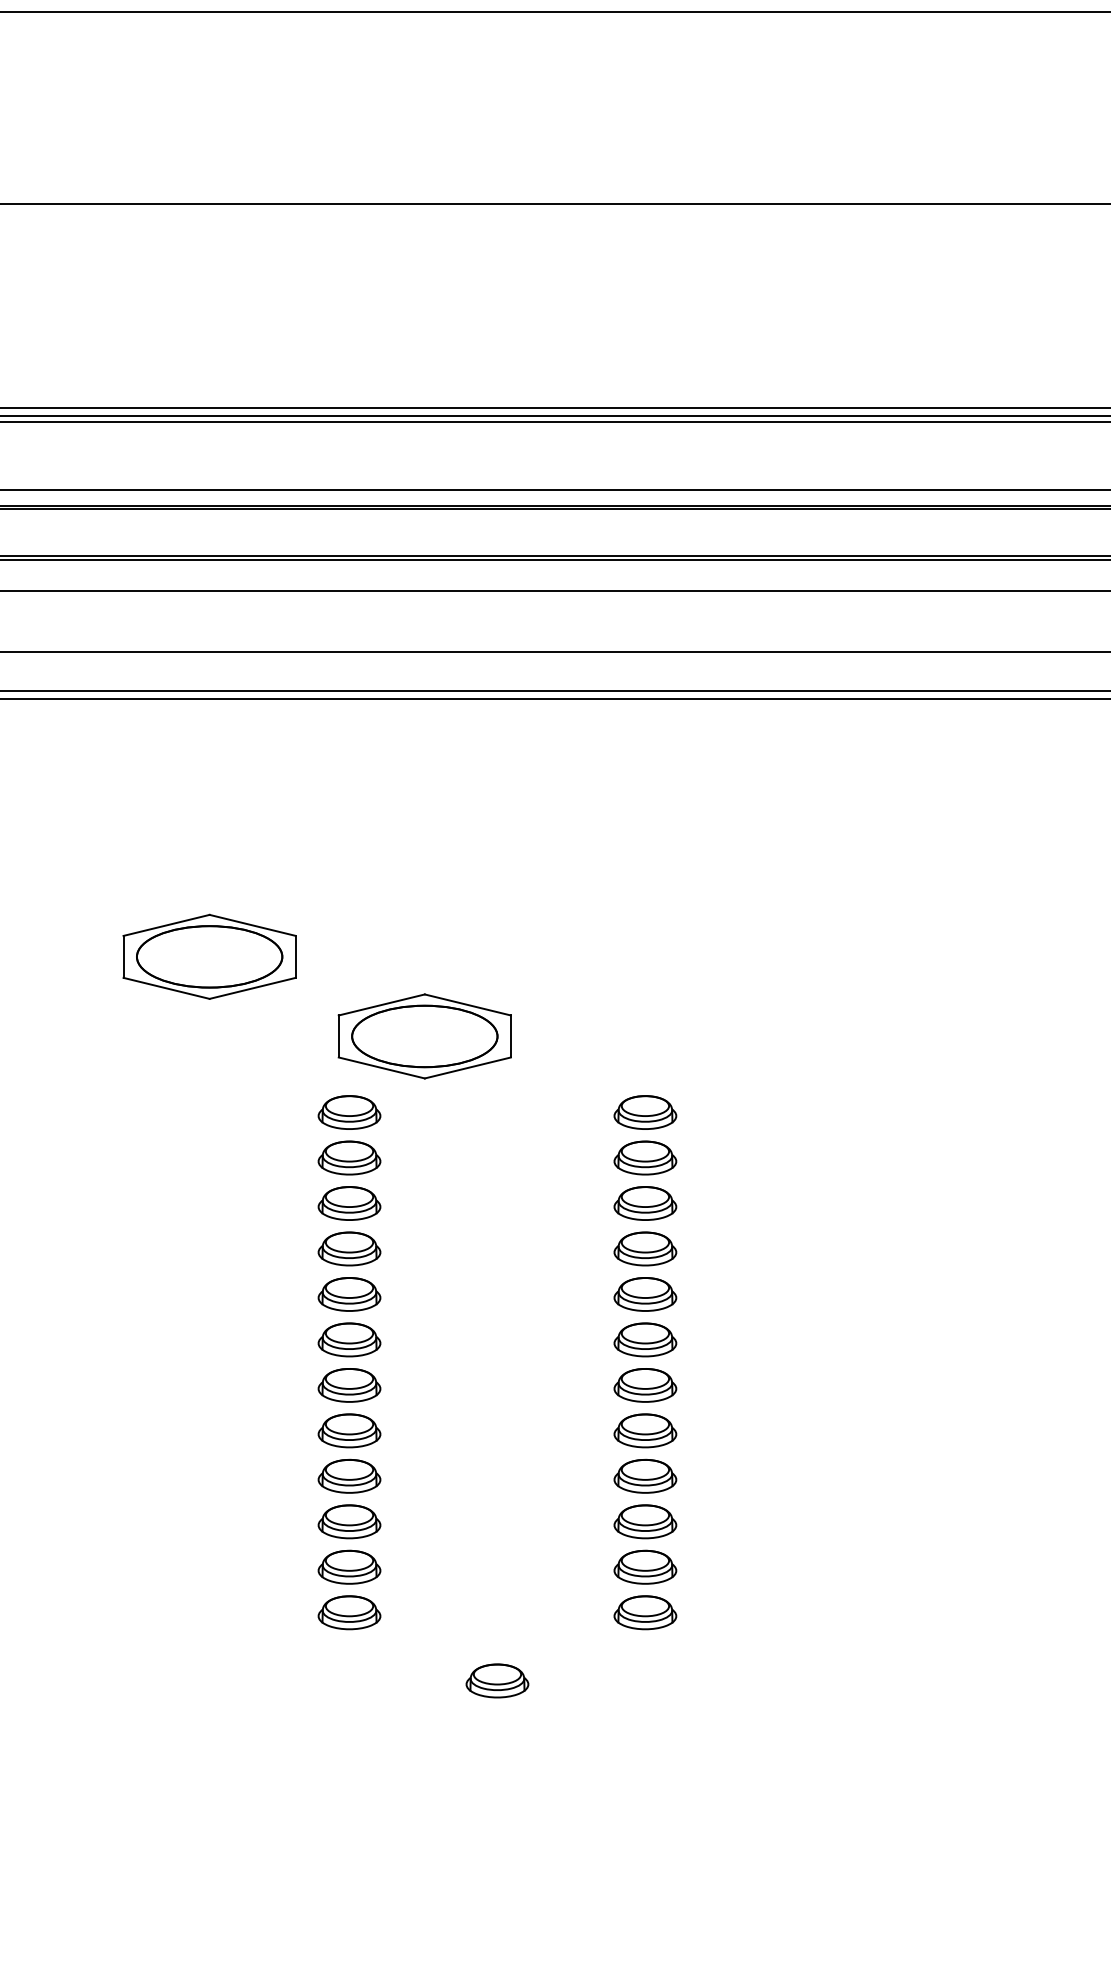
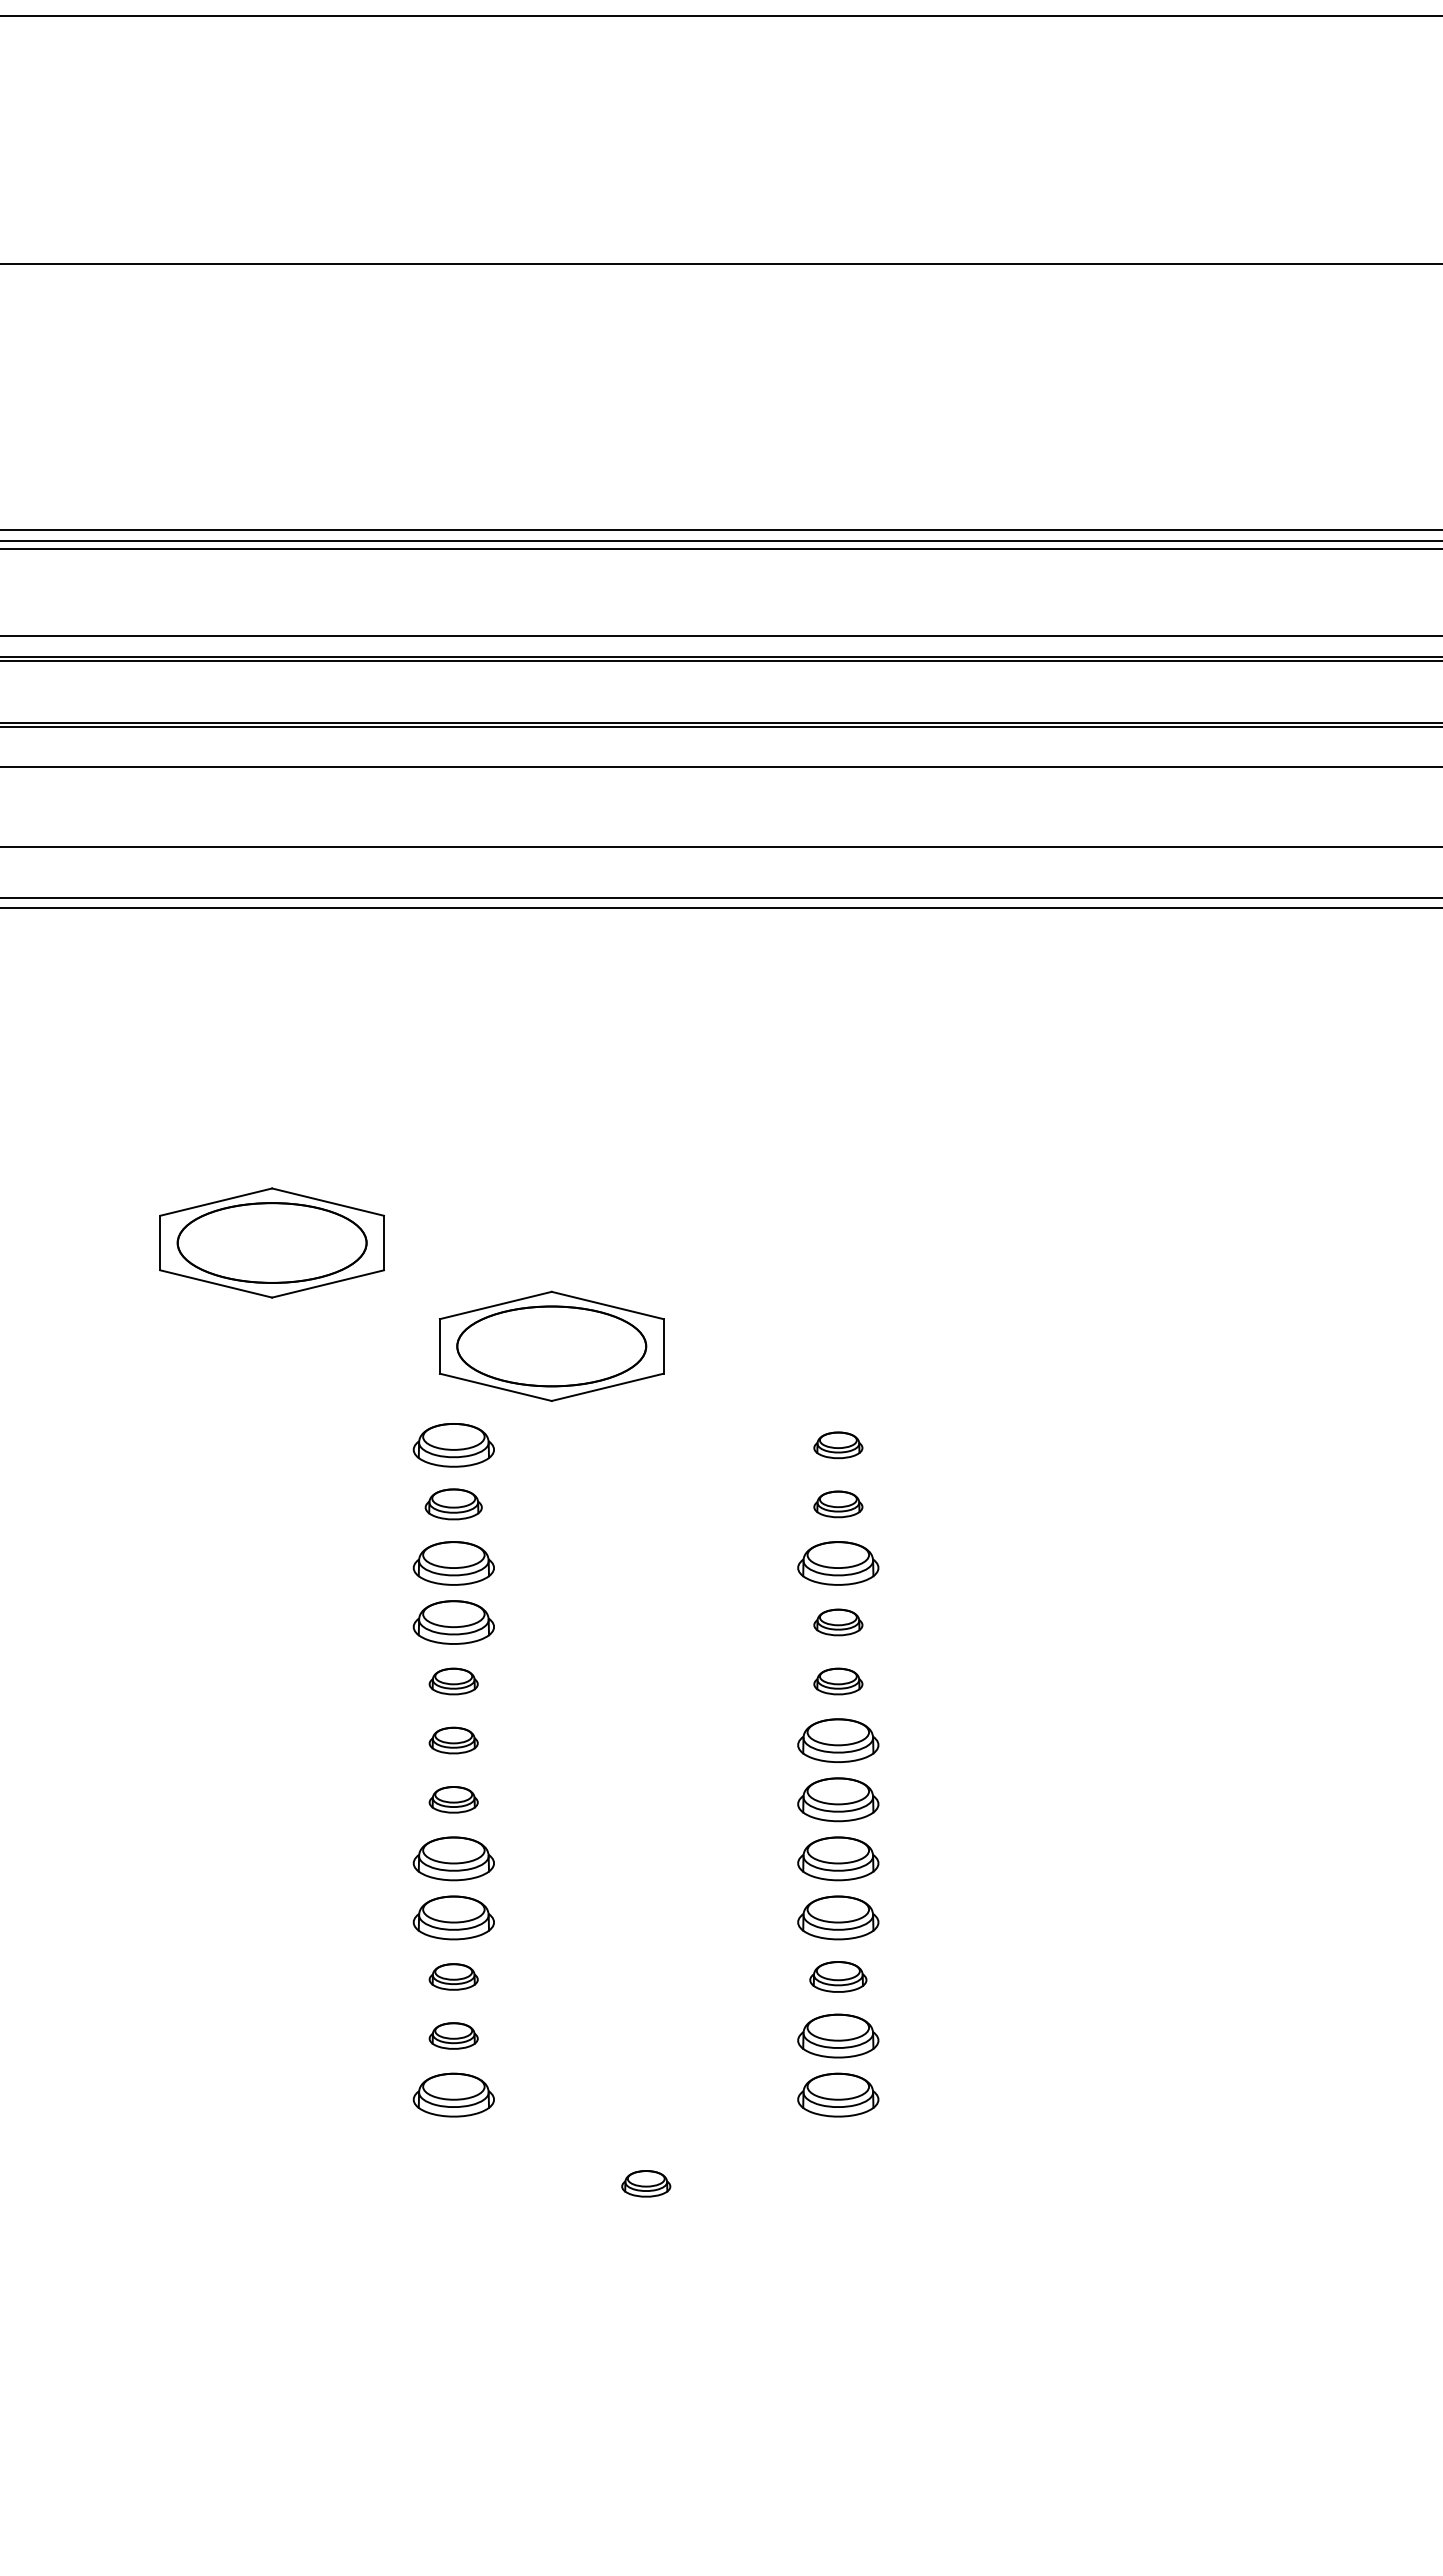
part: (645, 1112) -> (838, 1445), size x0.6
part: (349, 1158) -> (453, 1504), size x0.7
part: (645, 1158) -> (838, 1504), size x0.6
part: (645, 1248) -> (838, 1622), size x0.6
part: (349, 1294) -> (453, 1681), size x0.6
part: (645, 1294) -> (838, 1681), size x0.6
part: (349, 1339) -> (453, 1740), size x0.6
part: (349, 1385) -> (453, 1799), size x0.6
part: (349, 1521) -> (453, 1976), size x0.6
part: (645, 1521) -> (838, 1976), size x0.7
part: (349, 1566) -> (453, 2035), size x0.6
part: (497, 1680) -> (646, 2183), size x0.6

